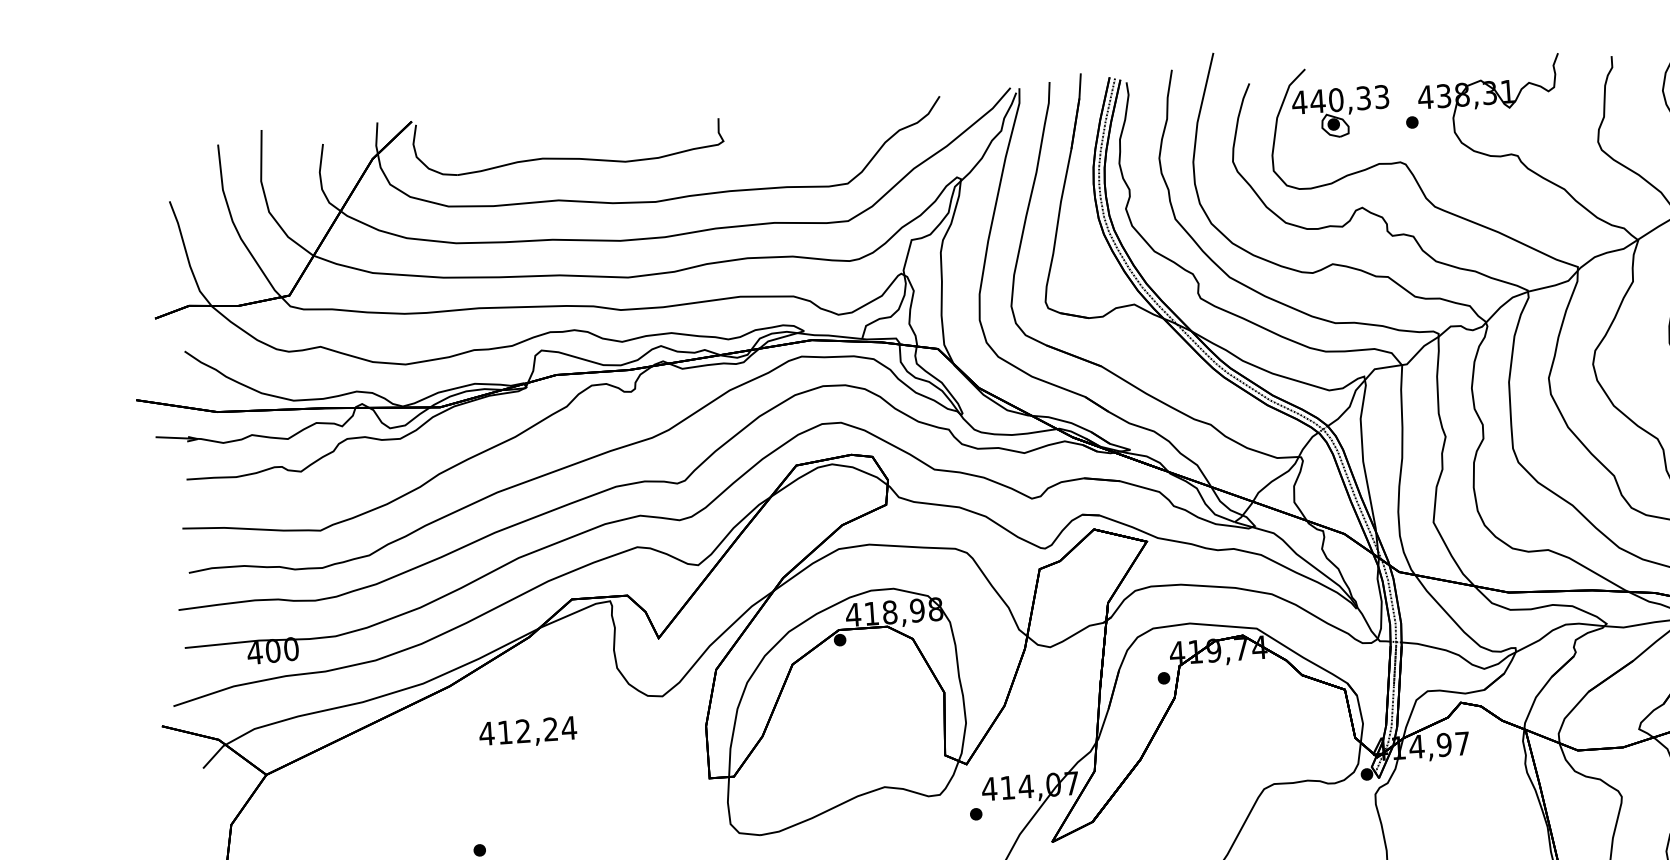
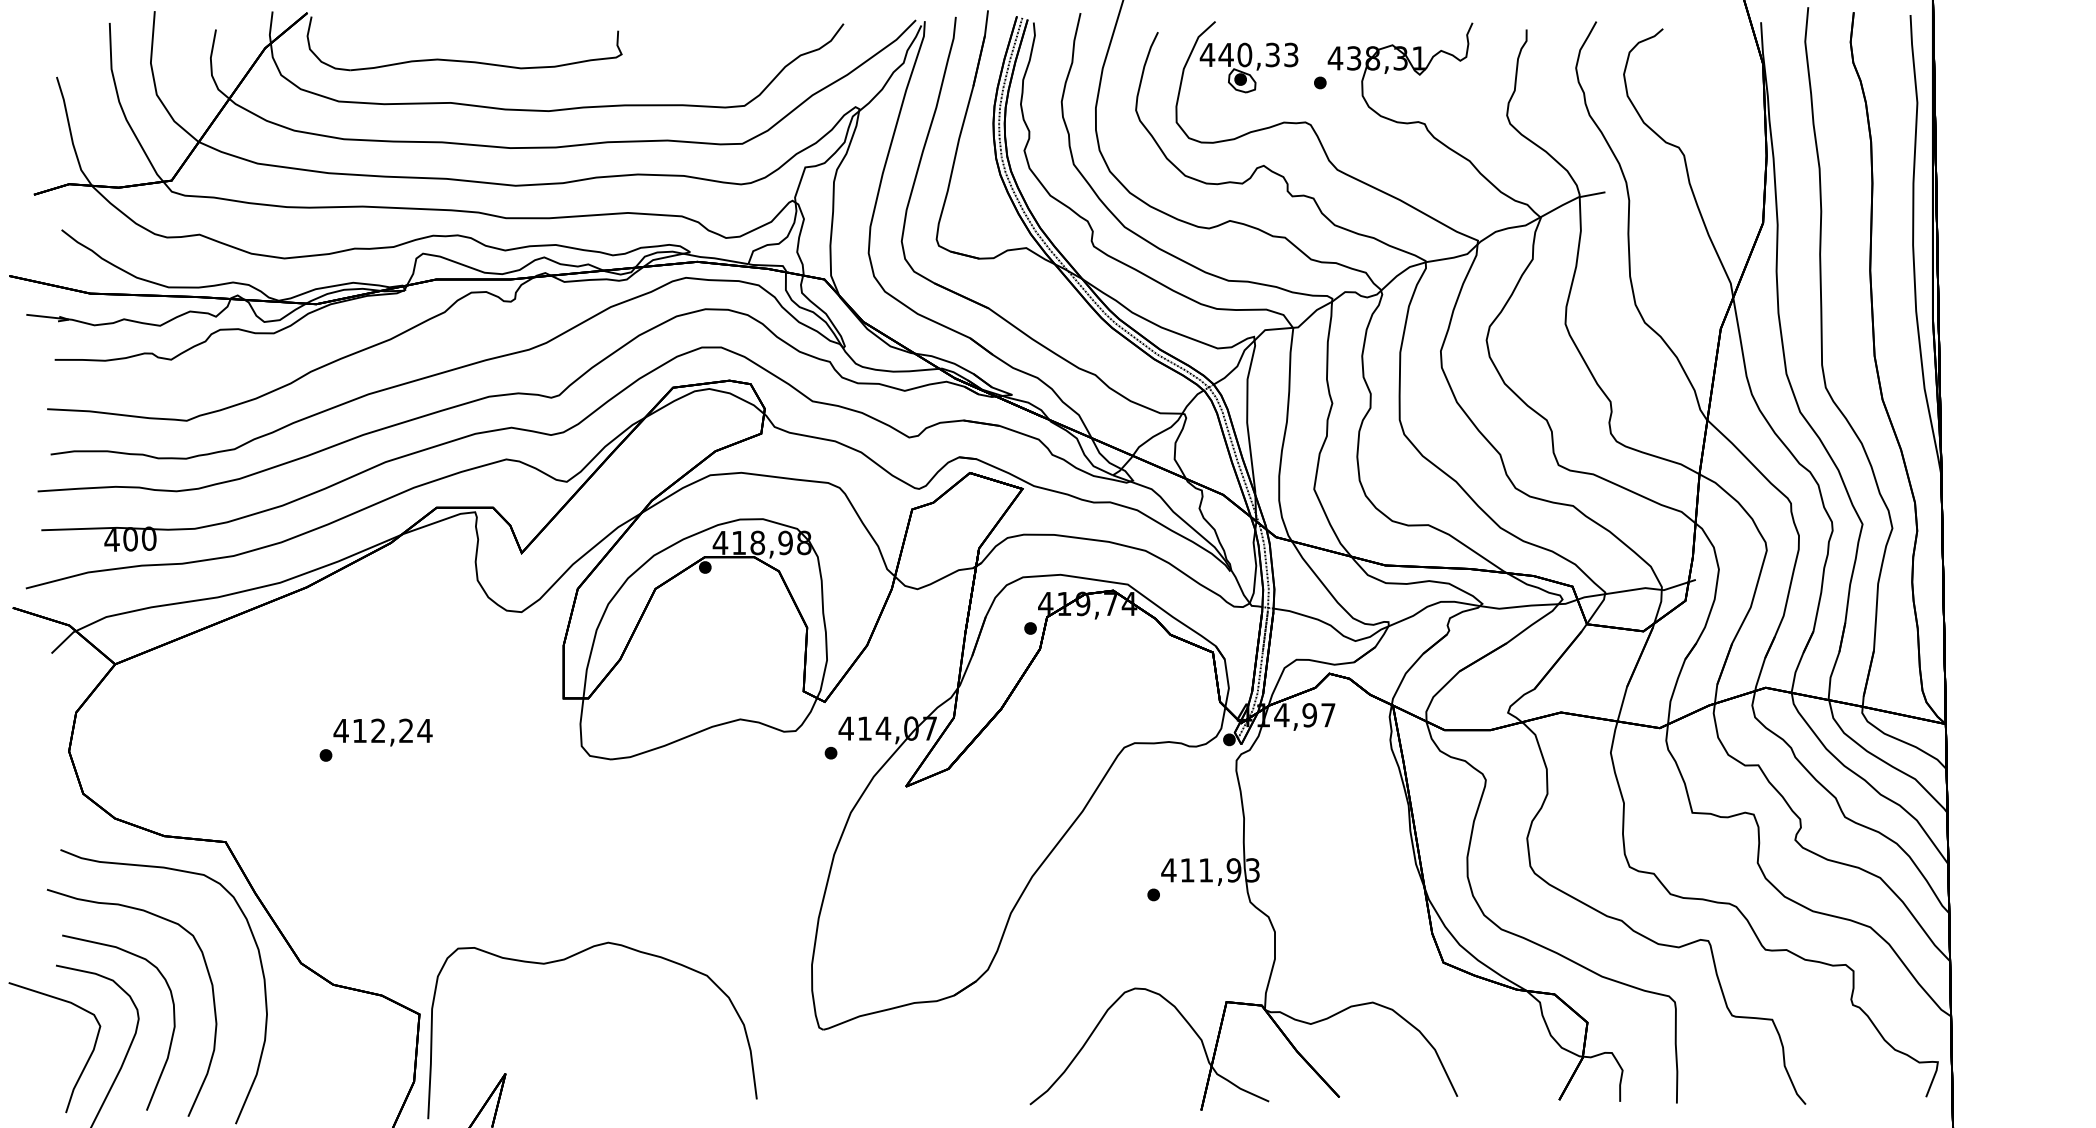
text: (527, 732) -> (382, 732), moved

